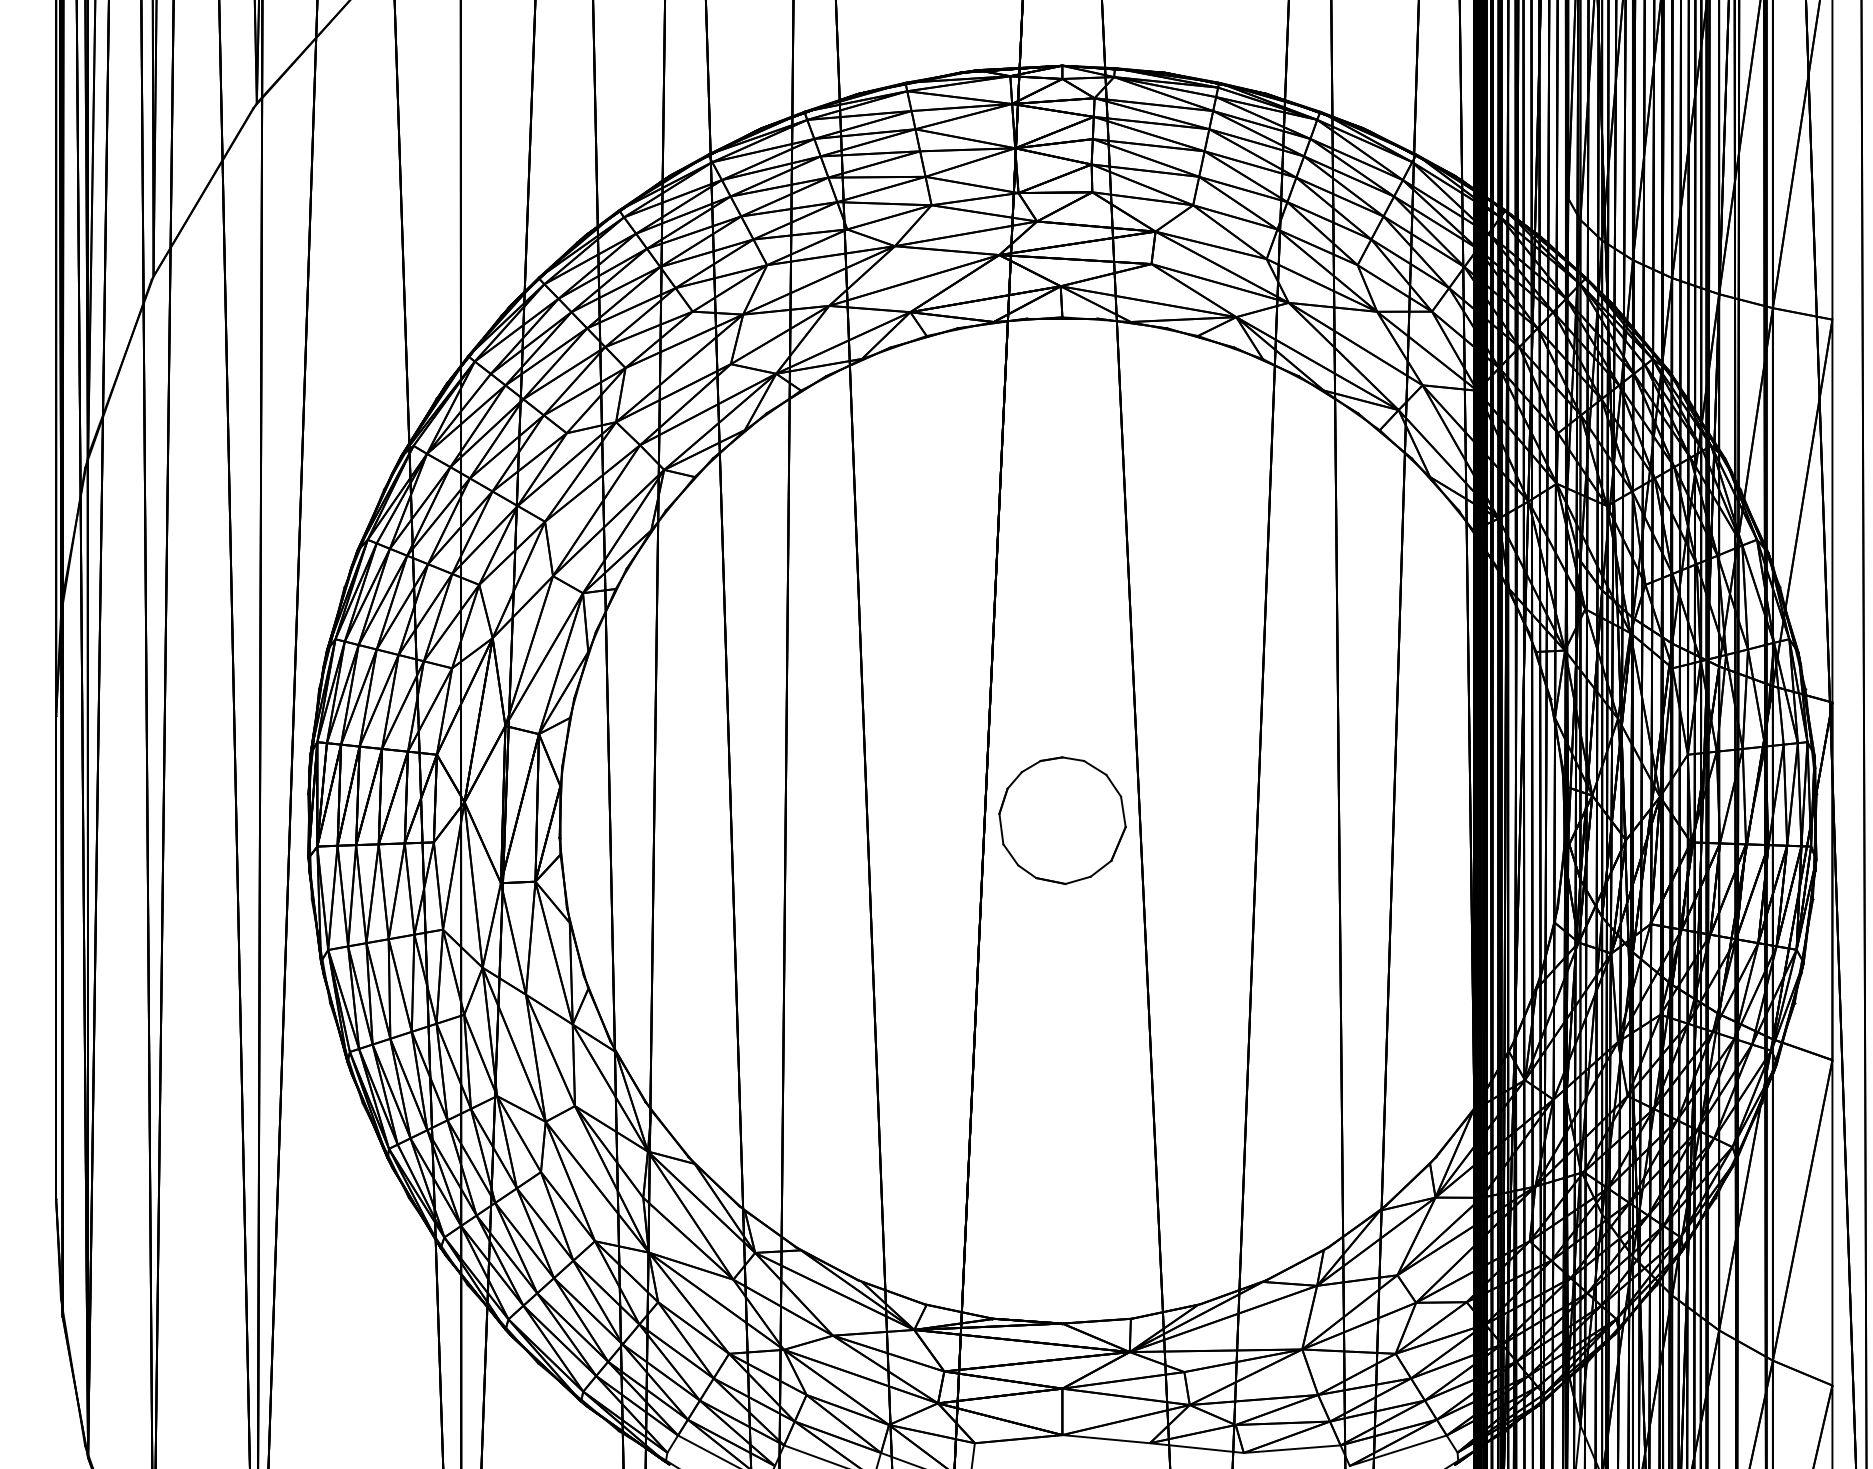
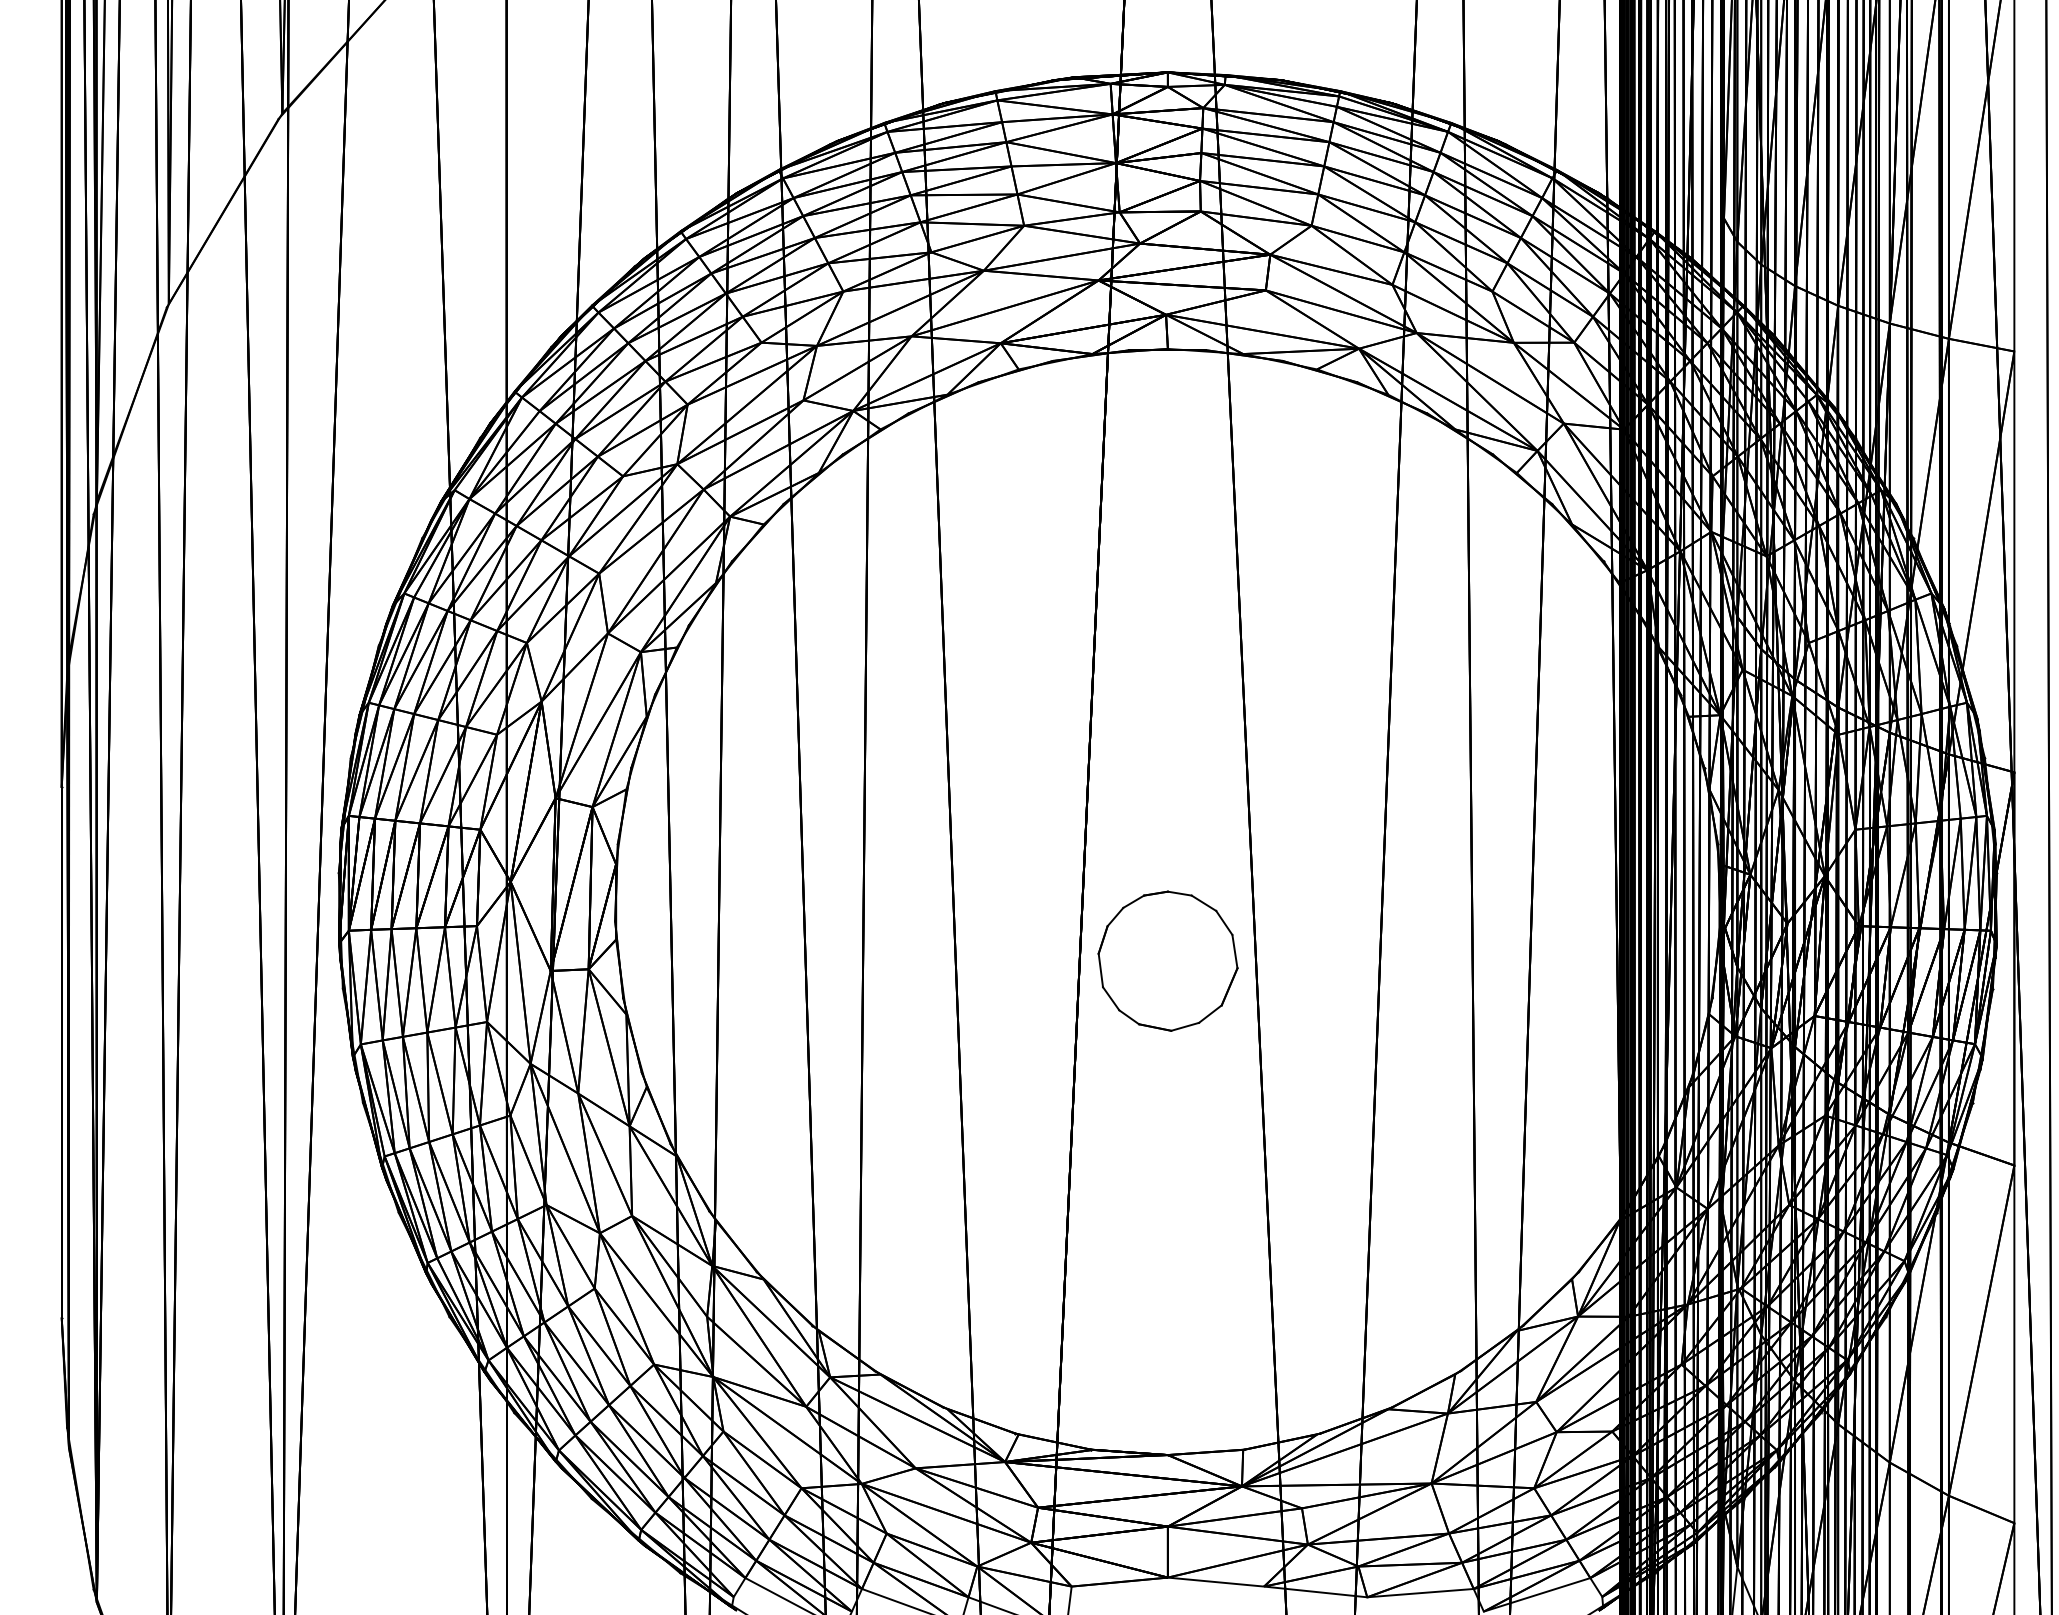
part: (1062, 820) -> (1167, 960), moved

